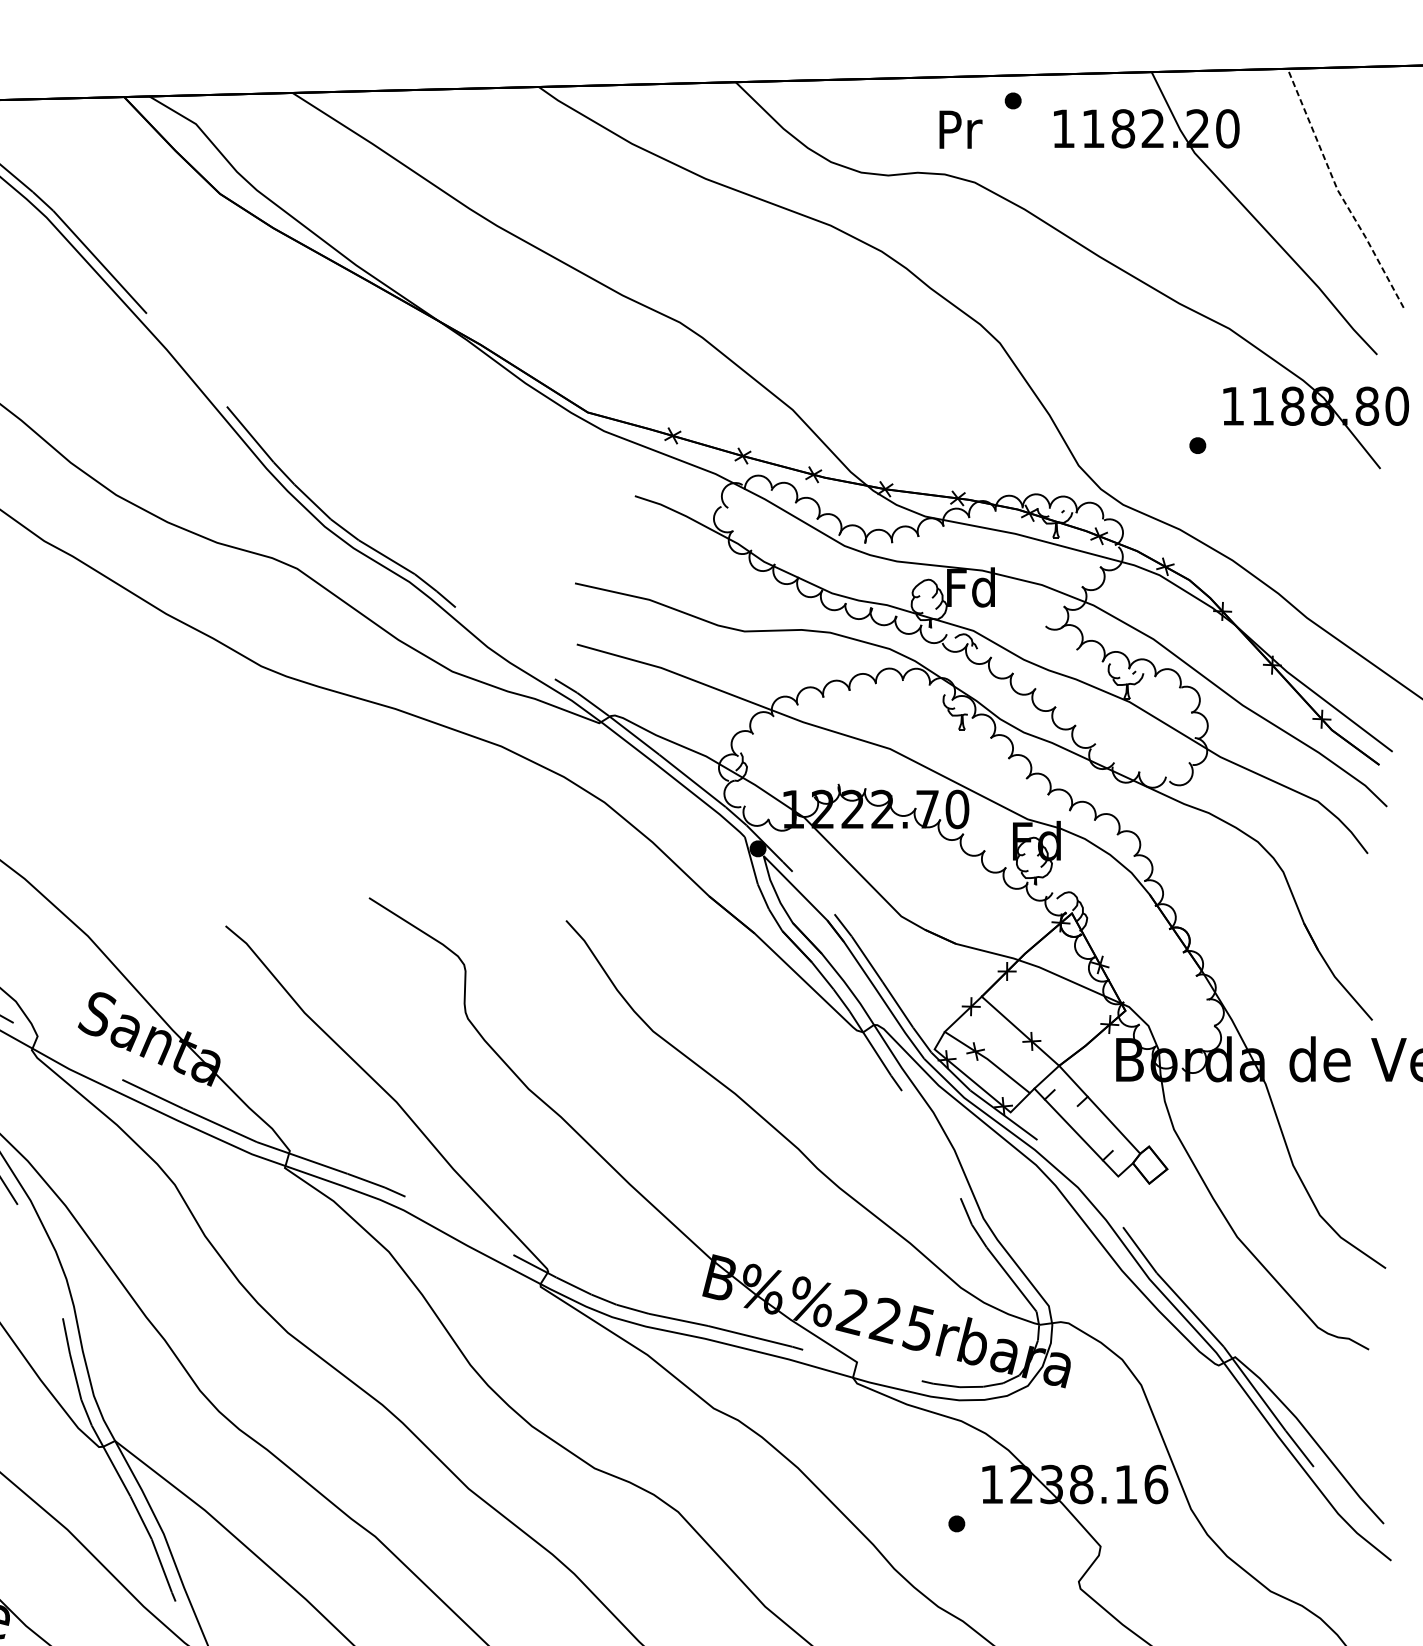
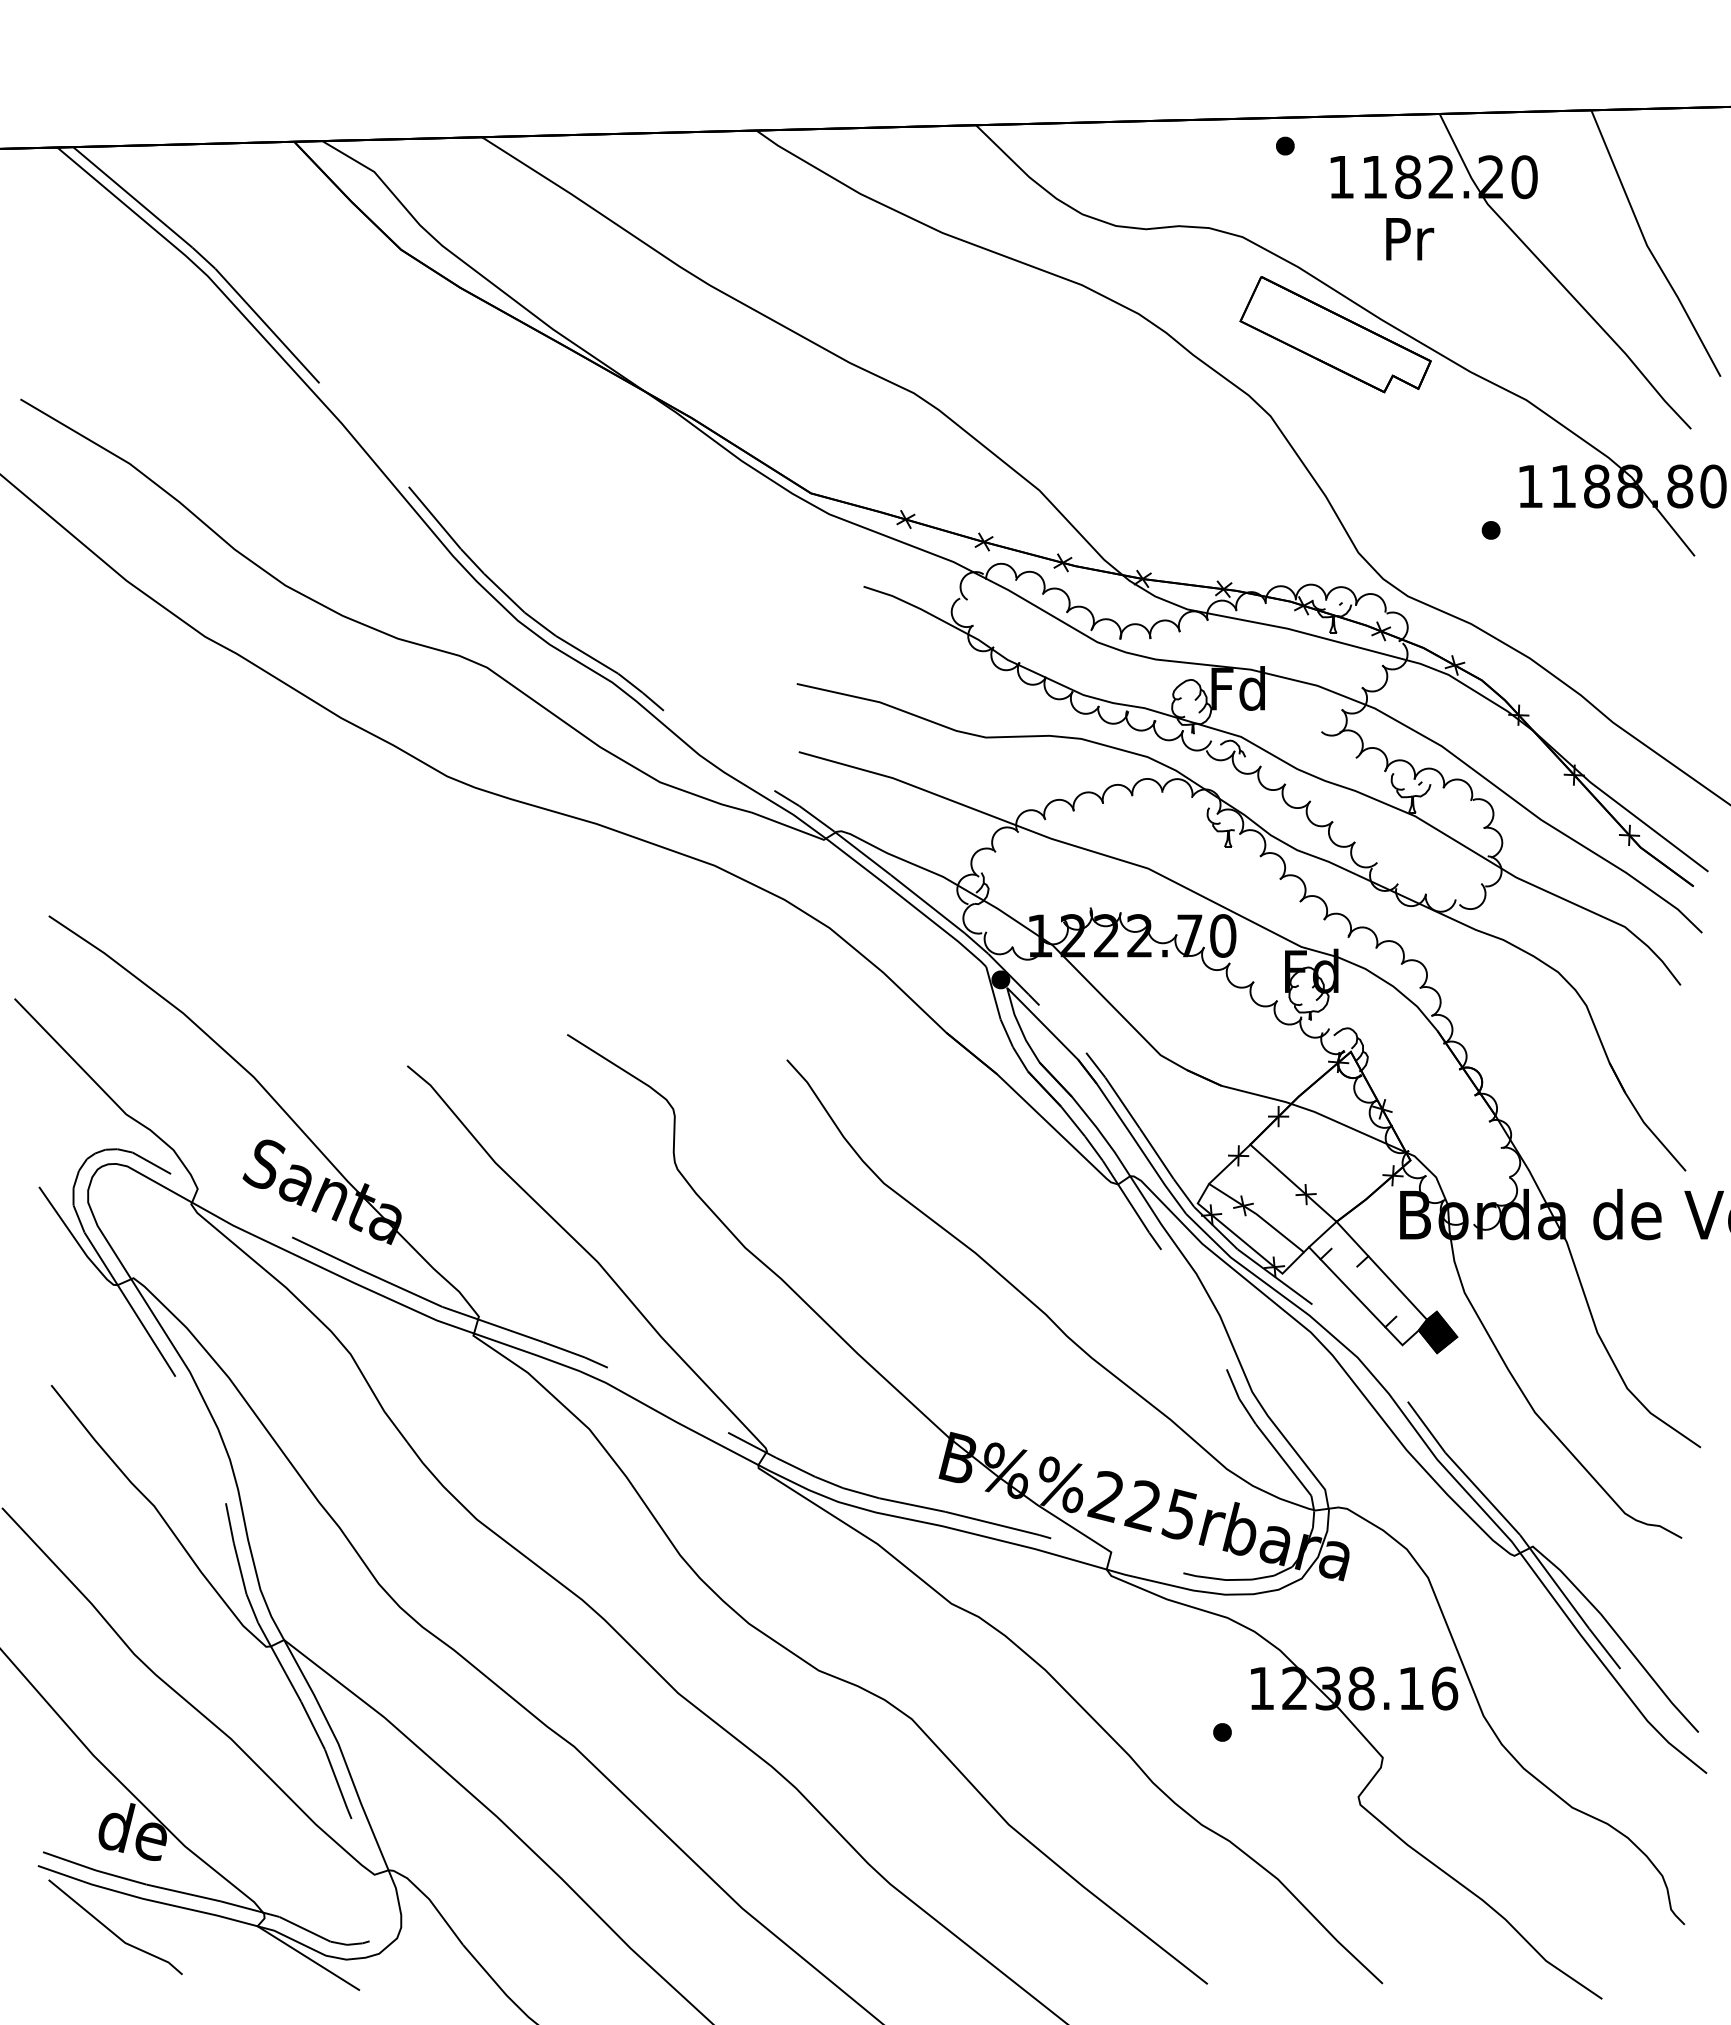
text: (961, 130) -> (1410, 239), moved
line: (1338, 191) -> (1648, 247), dashed -> solid
part: (1058, 269) -> (1335, 334), added
fill: (1149, 1165) -> (1437, 1332), added

